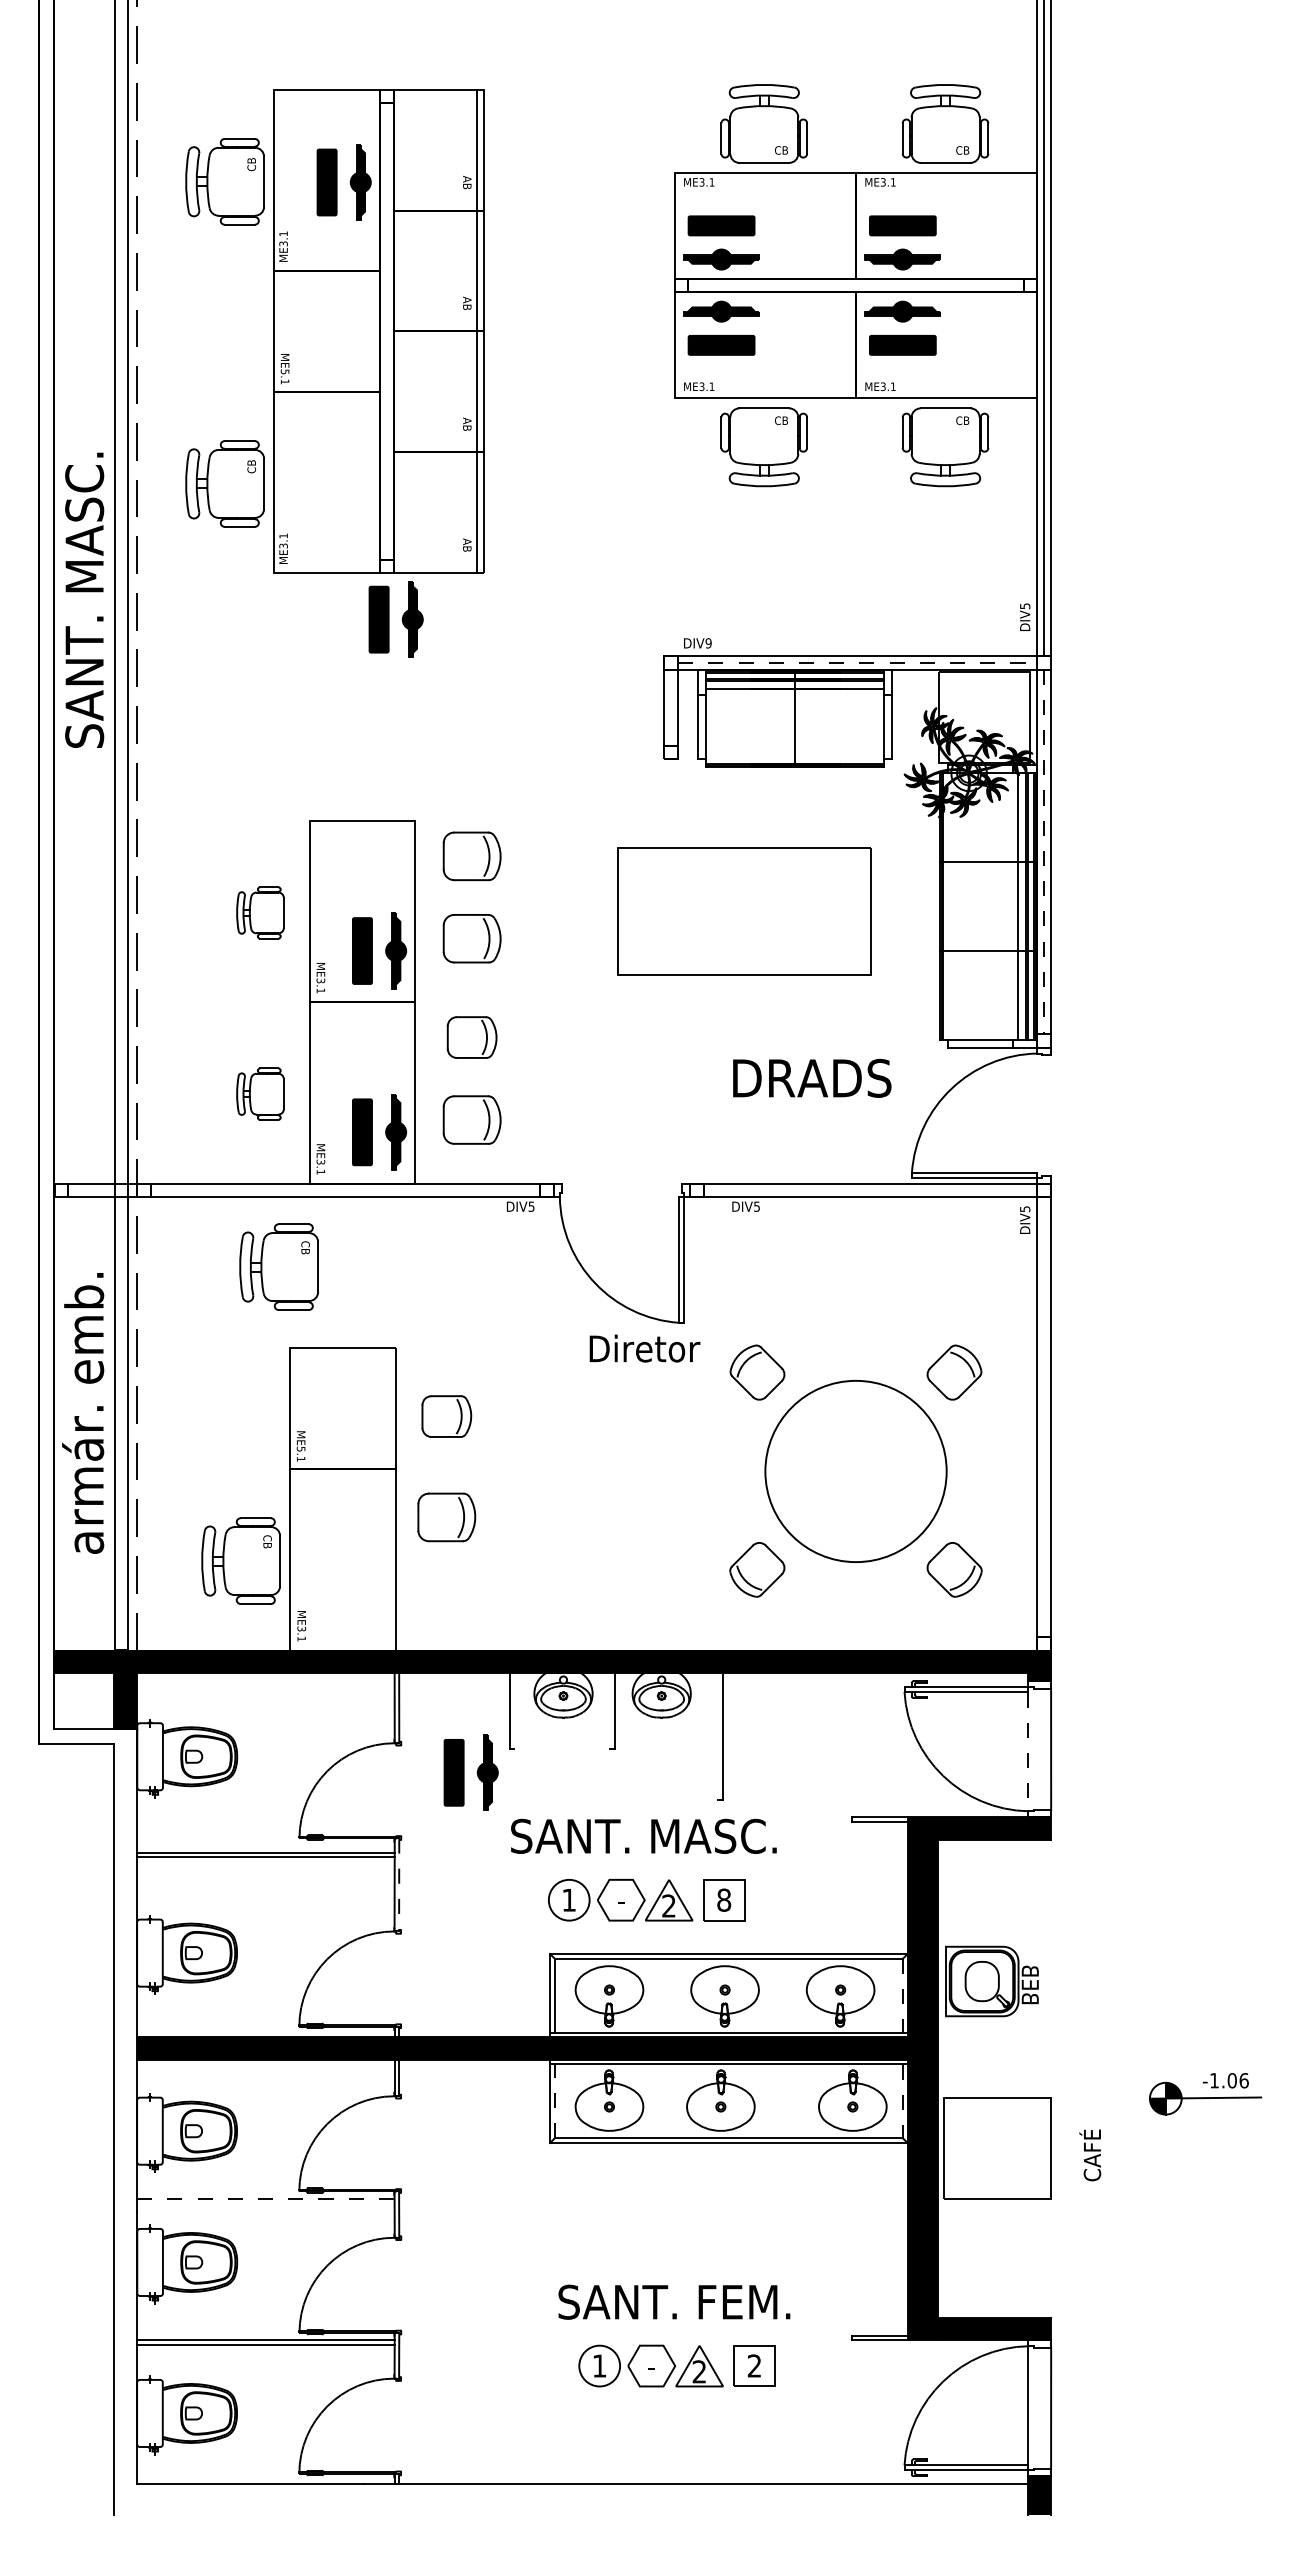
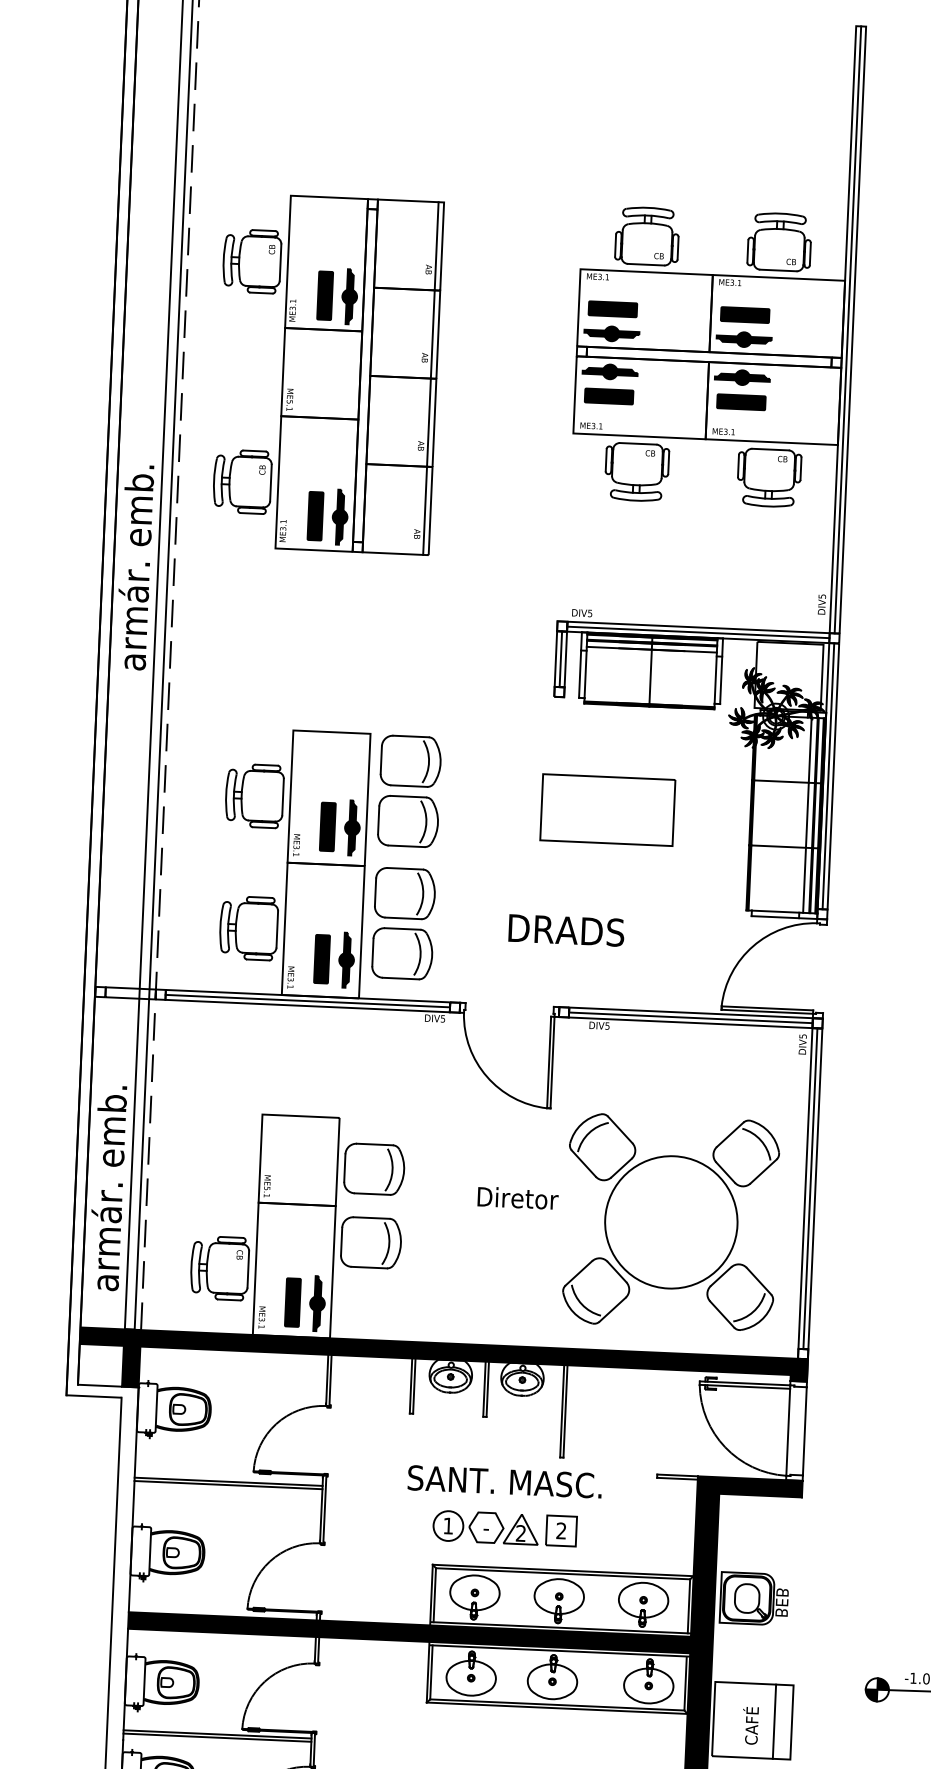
part: (343, 182) -> (337, 296), moved
text: (83, 600) -> (135, 562), SANT. MASC. -> armár. emb.
part: (395, 619) -> (327, 516), moved
text: (708, 643) -> (590, 613), DIV9 -> DIV5
line: (857, 662) -> (698, 632), dashed -> solid
line: (671, 707) -> (561, 659), added
line: (1044, 852) -> (828, 776), dashed -> solid
part: (471, 856) -> (410, 761), size x1.43
part: (744, 911) -> (607, 810), size x0.71
part: (260, 912) -> (254, 795), size x1.67
part: (471, 938) -> (407, 821), size x1.43
part: (471, 1037) -> (404, 893), size x1.67
text: (812, 1077) -> (566, 929), moved
part: (260, 1093) -> (248, 927), size x1.67
part: (471, 1119) -> (402, 953), size x1.43
line: (345, 1190) -> (307, 1001), added
line: (870, 1190) -> (690, 1017), added
part: (278, 1266) -> (256, 1054), removed
text: (644, 1348) -> (517, 1198), moved
part: (757, 1372) -> (602, 1147), size x1.67
part: (954, 1372) -> (746, 1153), size x1.67
text: (83, 1413) -> (108, 1188), moved
part: (446, 1416) -> (374, 1169), size x1.67
line: (1044, 1416) -> (810, 1188), added
part: (446, 1517) -> (371, 1242), size x1.43
part: (757, 1569) -> (596, 1290), size x1.67
part: (954, 1569) -> (740, 1297), size x1.67
line: (514, 1710) -> (414, 1385), added
line: (610, 1710) -> (484, 1388), added
line: (717, 1736) -> (561, 1411), added
line: (1028, 1752) -> (788, 1432), dashed -> solid
part: (470, 1772) -> (304, 1302), moved
line: (399, 1884) -> (325, 1509), dashed -> solid
text: (724, 1899) -> (561, 1530), 8 -> 2
line: (903, 1996) -> (689, 1606), dashed -> solid
line: (554, 2100) -> (431, 1671), dashed -> solid
line: (903, 2101) -> (685, 1683), dashed -> solid
line: (1026, 2148) -> (774, 1721), added
text: (1090, 2155) -> (750, 1725), moved
line: (265, 2198) -> (217, 1734), dashed -> solid
line: (265, 2203) -> (217, 1737), added

